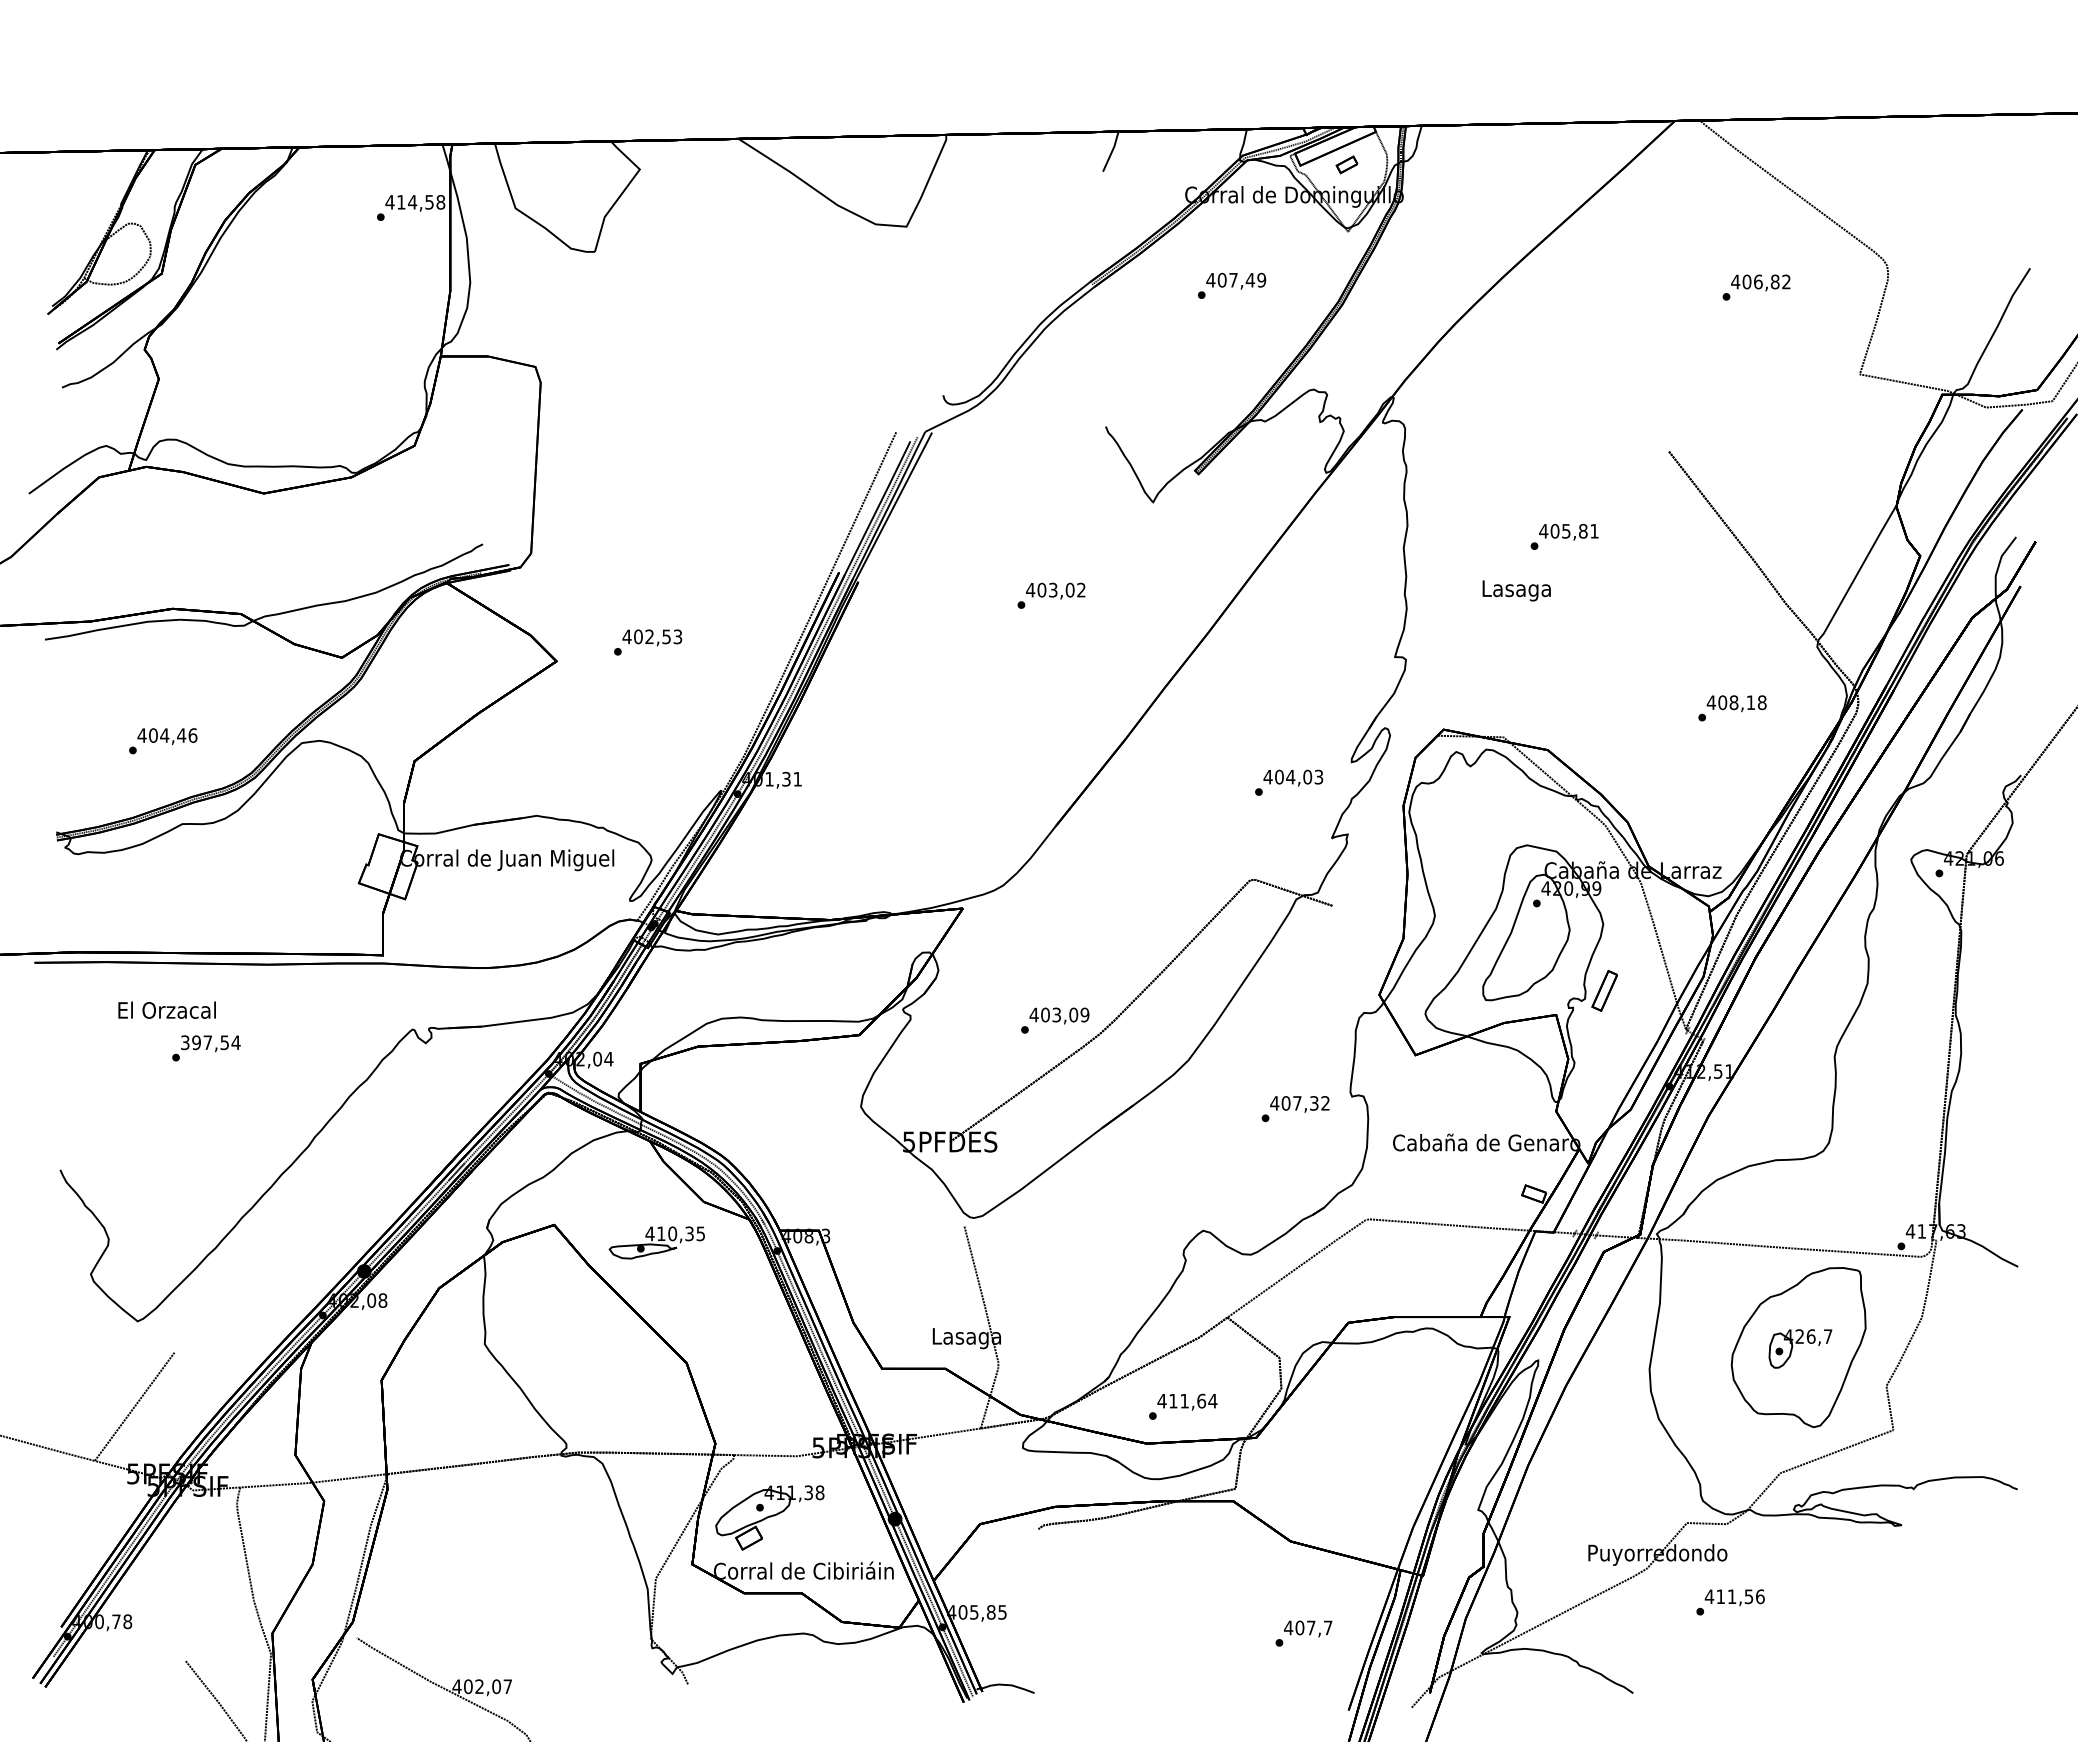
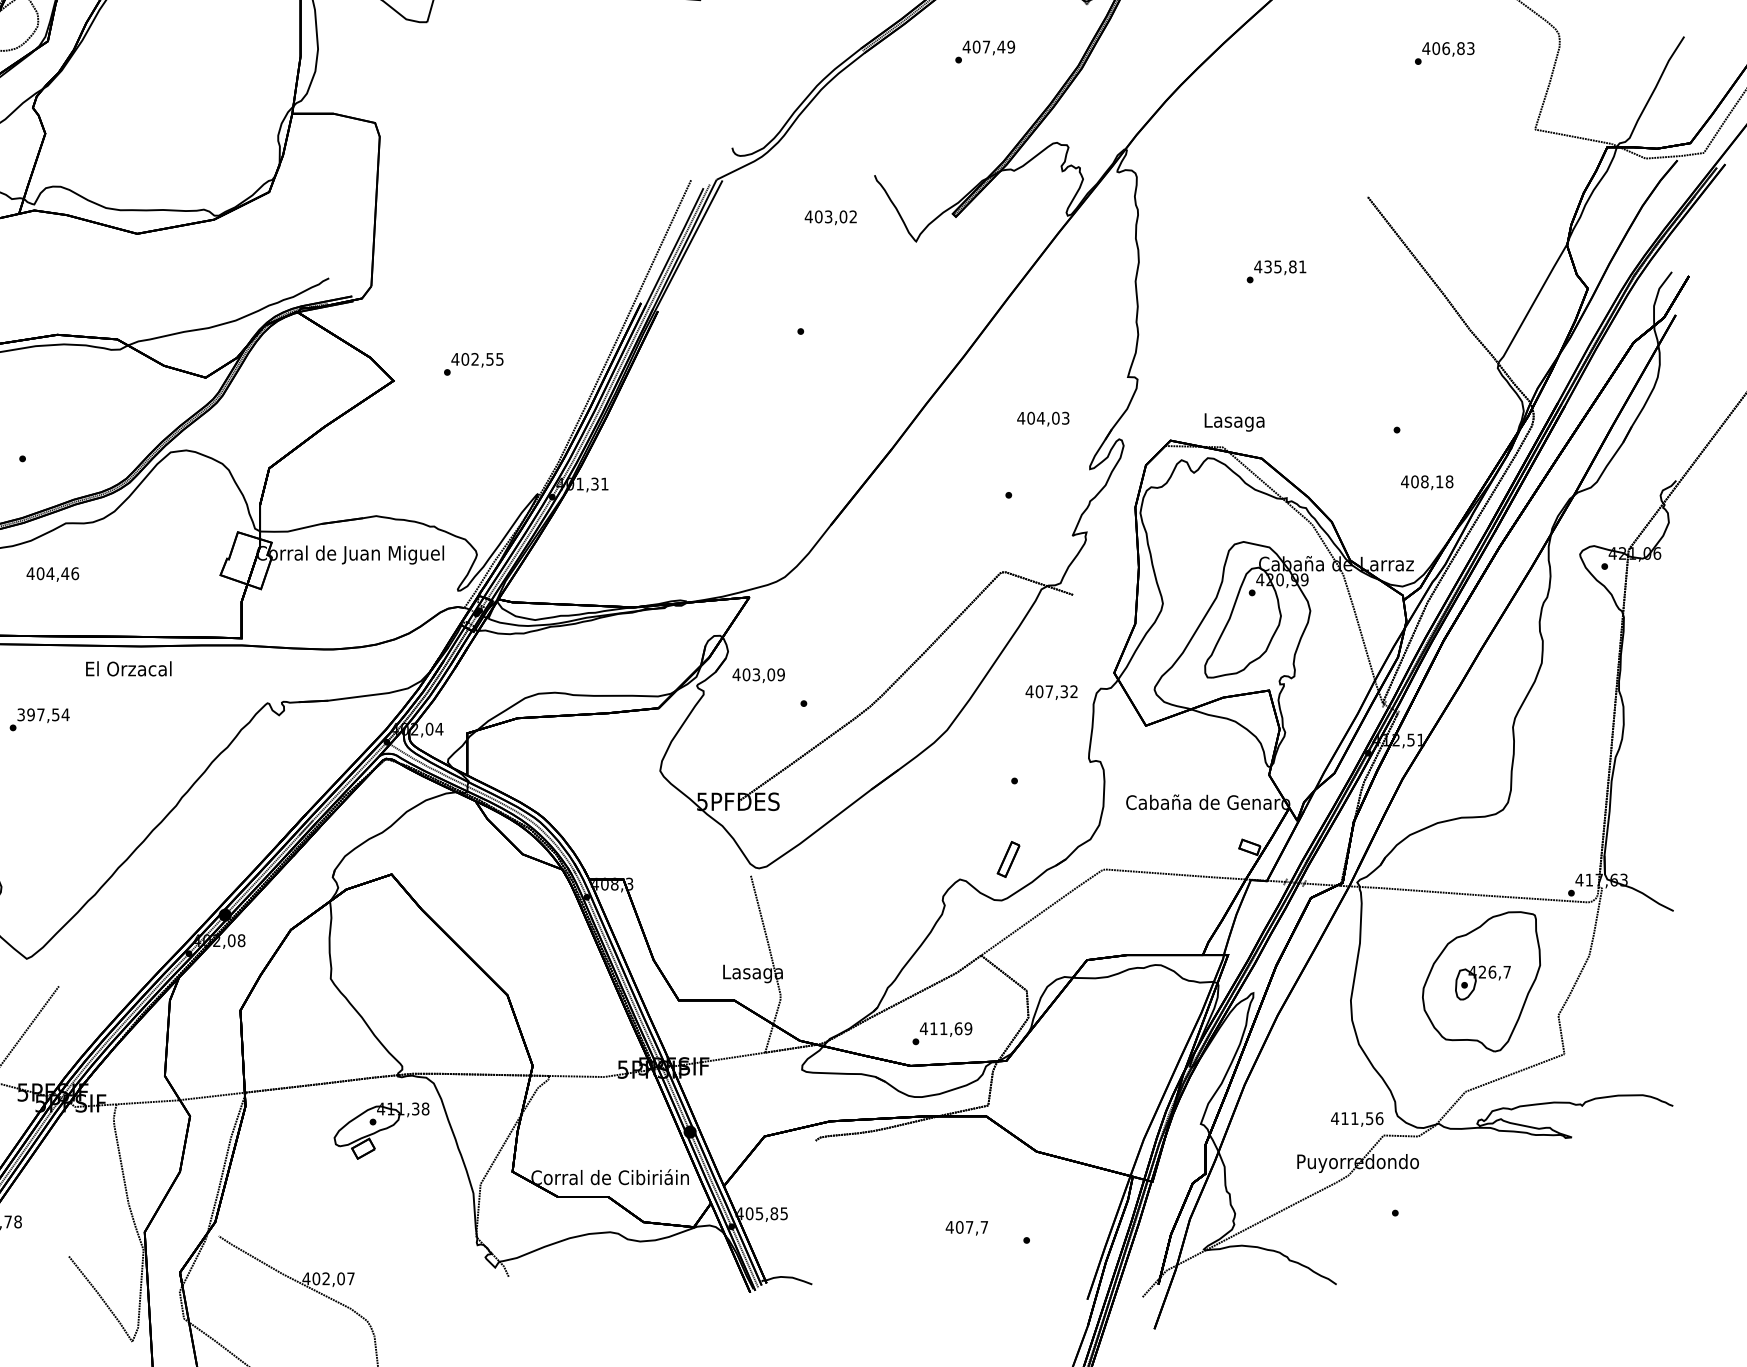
text: (1786, 282) -> (1470, 49), 406,82 -> 406,83
text: (1554, 531) -> (1267, 267), 405,81 -> 435,81
text: (1055, 590) -> (830, 217), moved
text: (1516, 590) -> (1234, 422), moved
text: (678, 636) -> (500, 359), 402,53 -> 402,55
text: (1736, 703) -> (1427, 482), moved
text: (167, 736) -> (52, 574), moved
text: (1293, 777) -> (1043, 418), moved
part: (1604, 990) -> (1008, 859), moved
text: (166, 1009) -> (128, 668), moved
text: (1059, 1015) -> (758, 675), moved
text: (206, 1048) -> (39, 719), moved
text: (1299, 1104) -> (1051, 692), moved
part: (656, 1242) -> (481, 889), removed
text: (1212, 1400) -> (968, 1028), 411,64 -> 411,69
part: (769, 1517) -> (381, 1130), moved
text: (1734, 1597) -> (1356, 1119), moved
text: (1308, 1628) -> (967, 1227), moved

